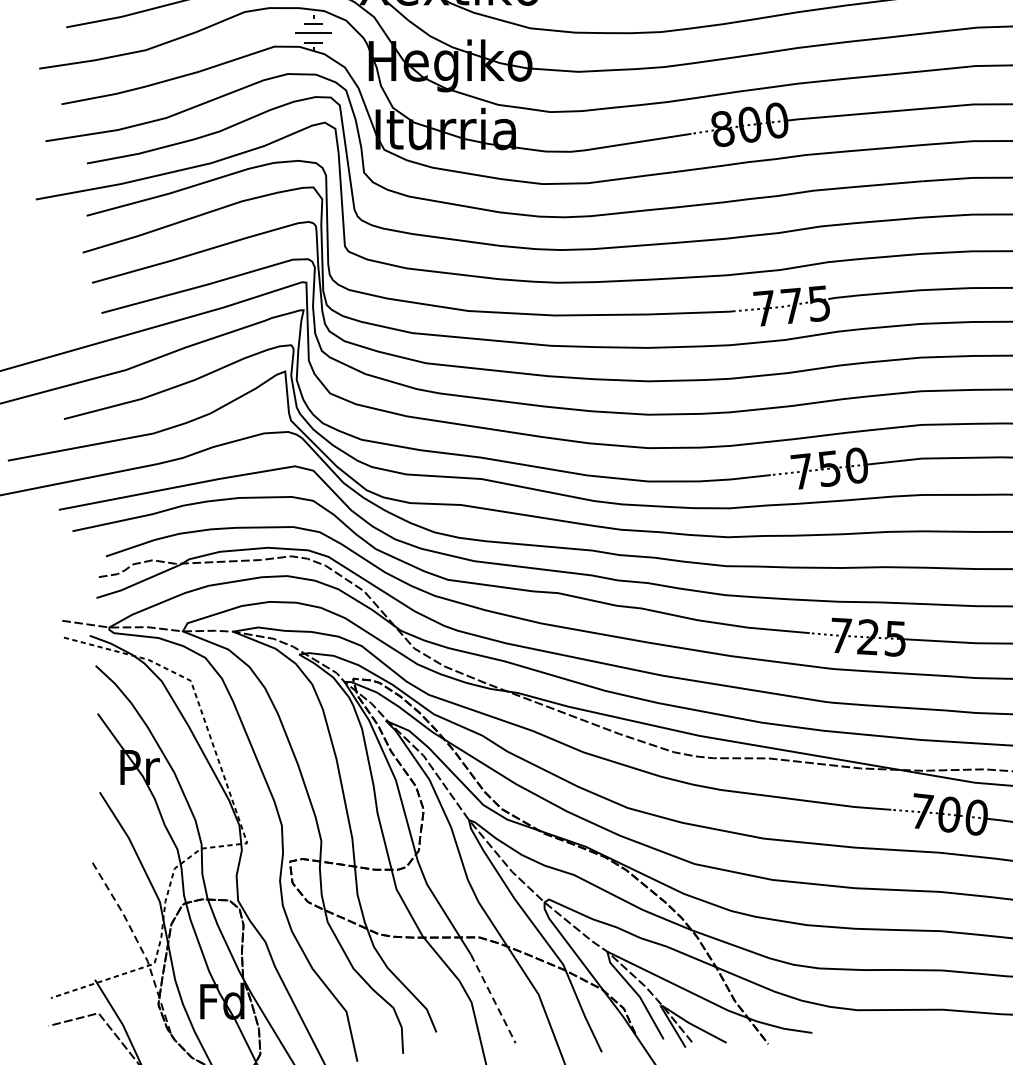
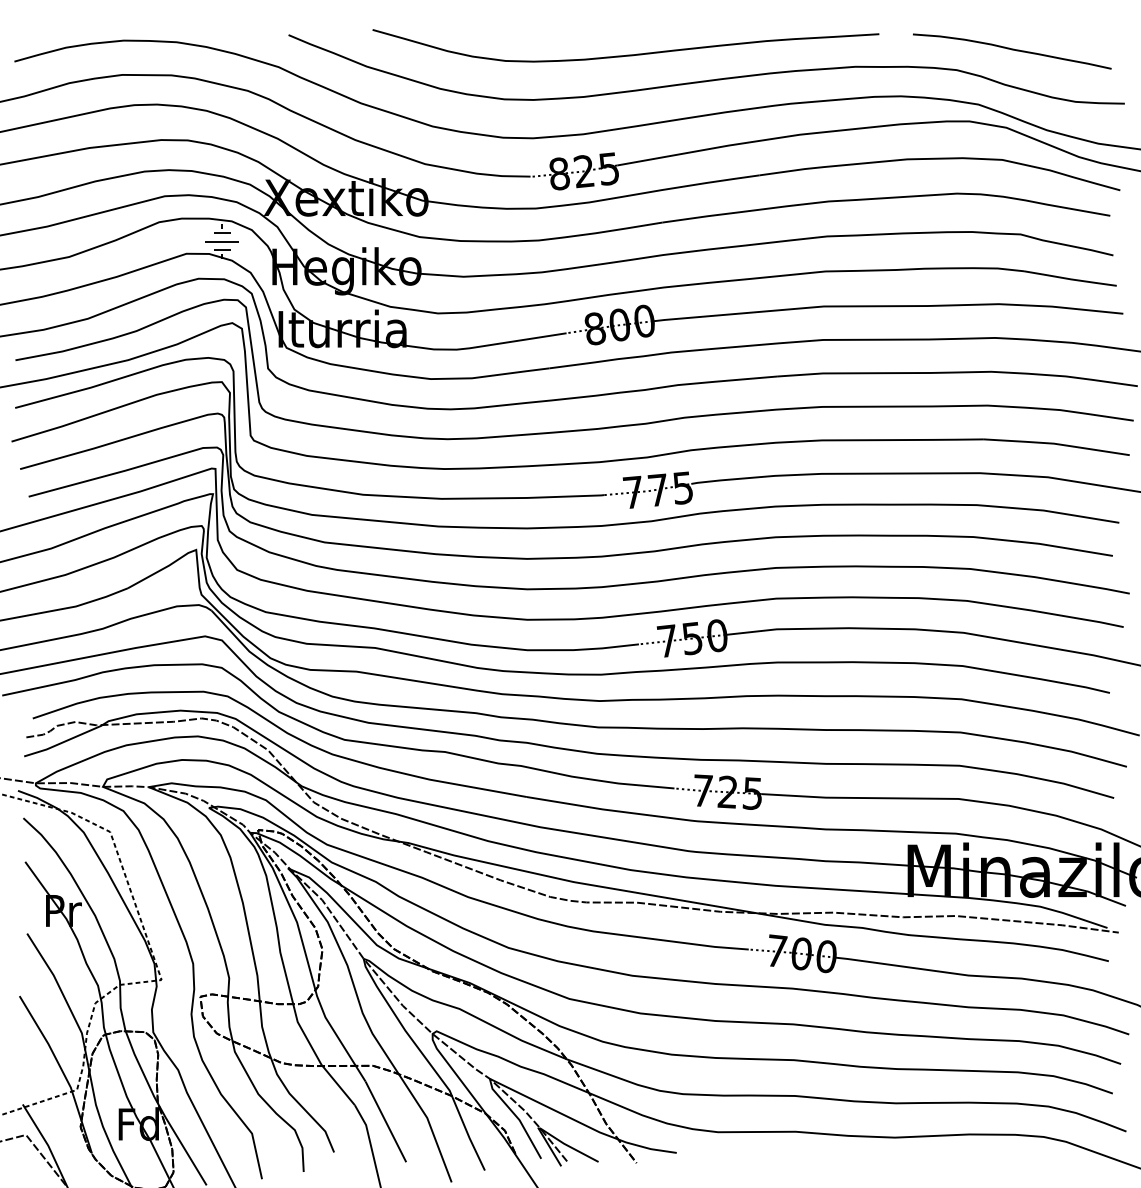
line: (138, 943) -> (62, 1071), dashed -> solid
line: (493, 999) -> (386, 1122), dashed -> solid

